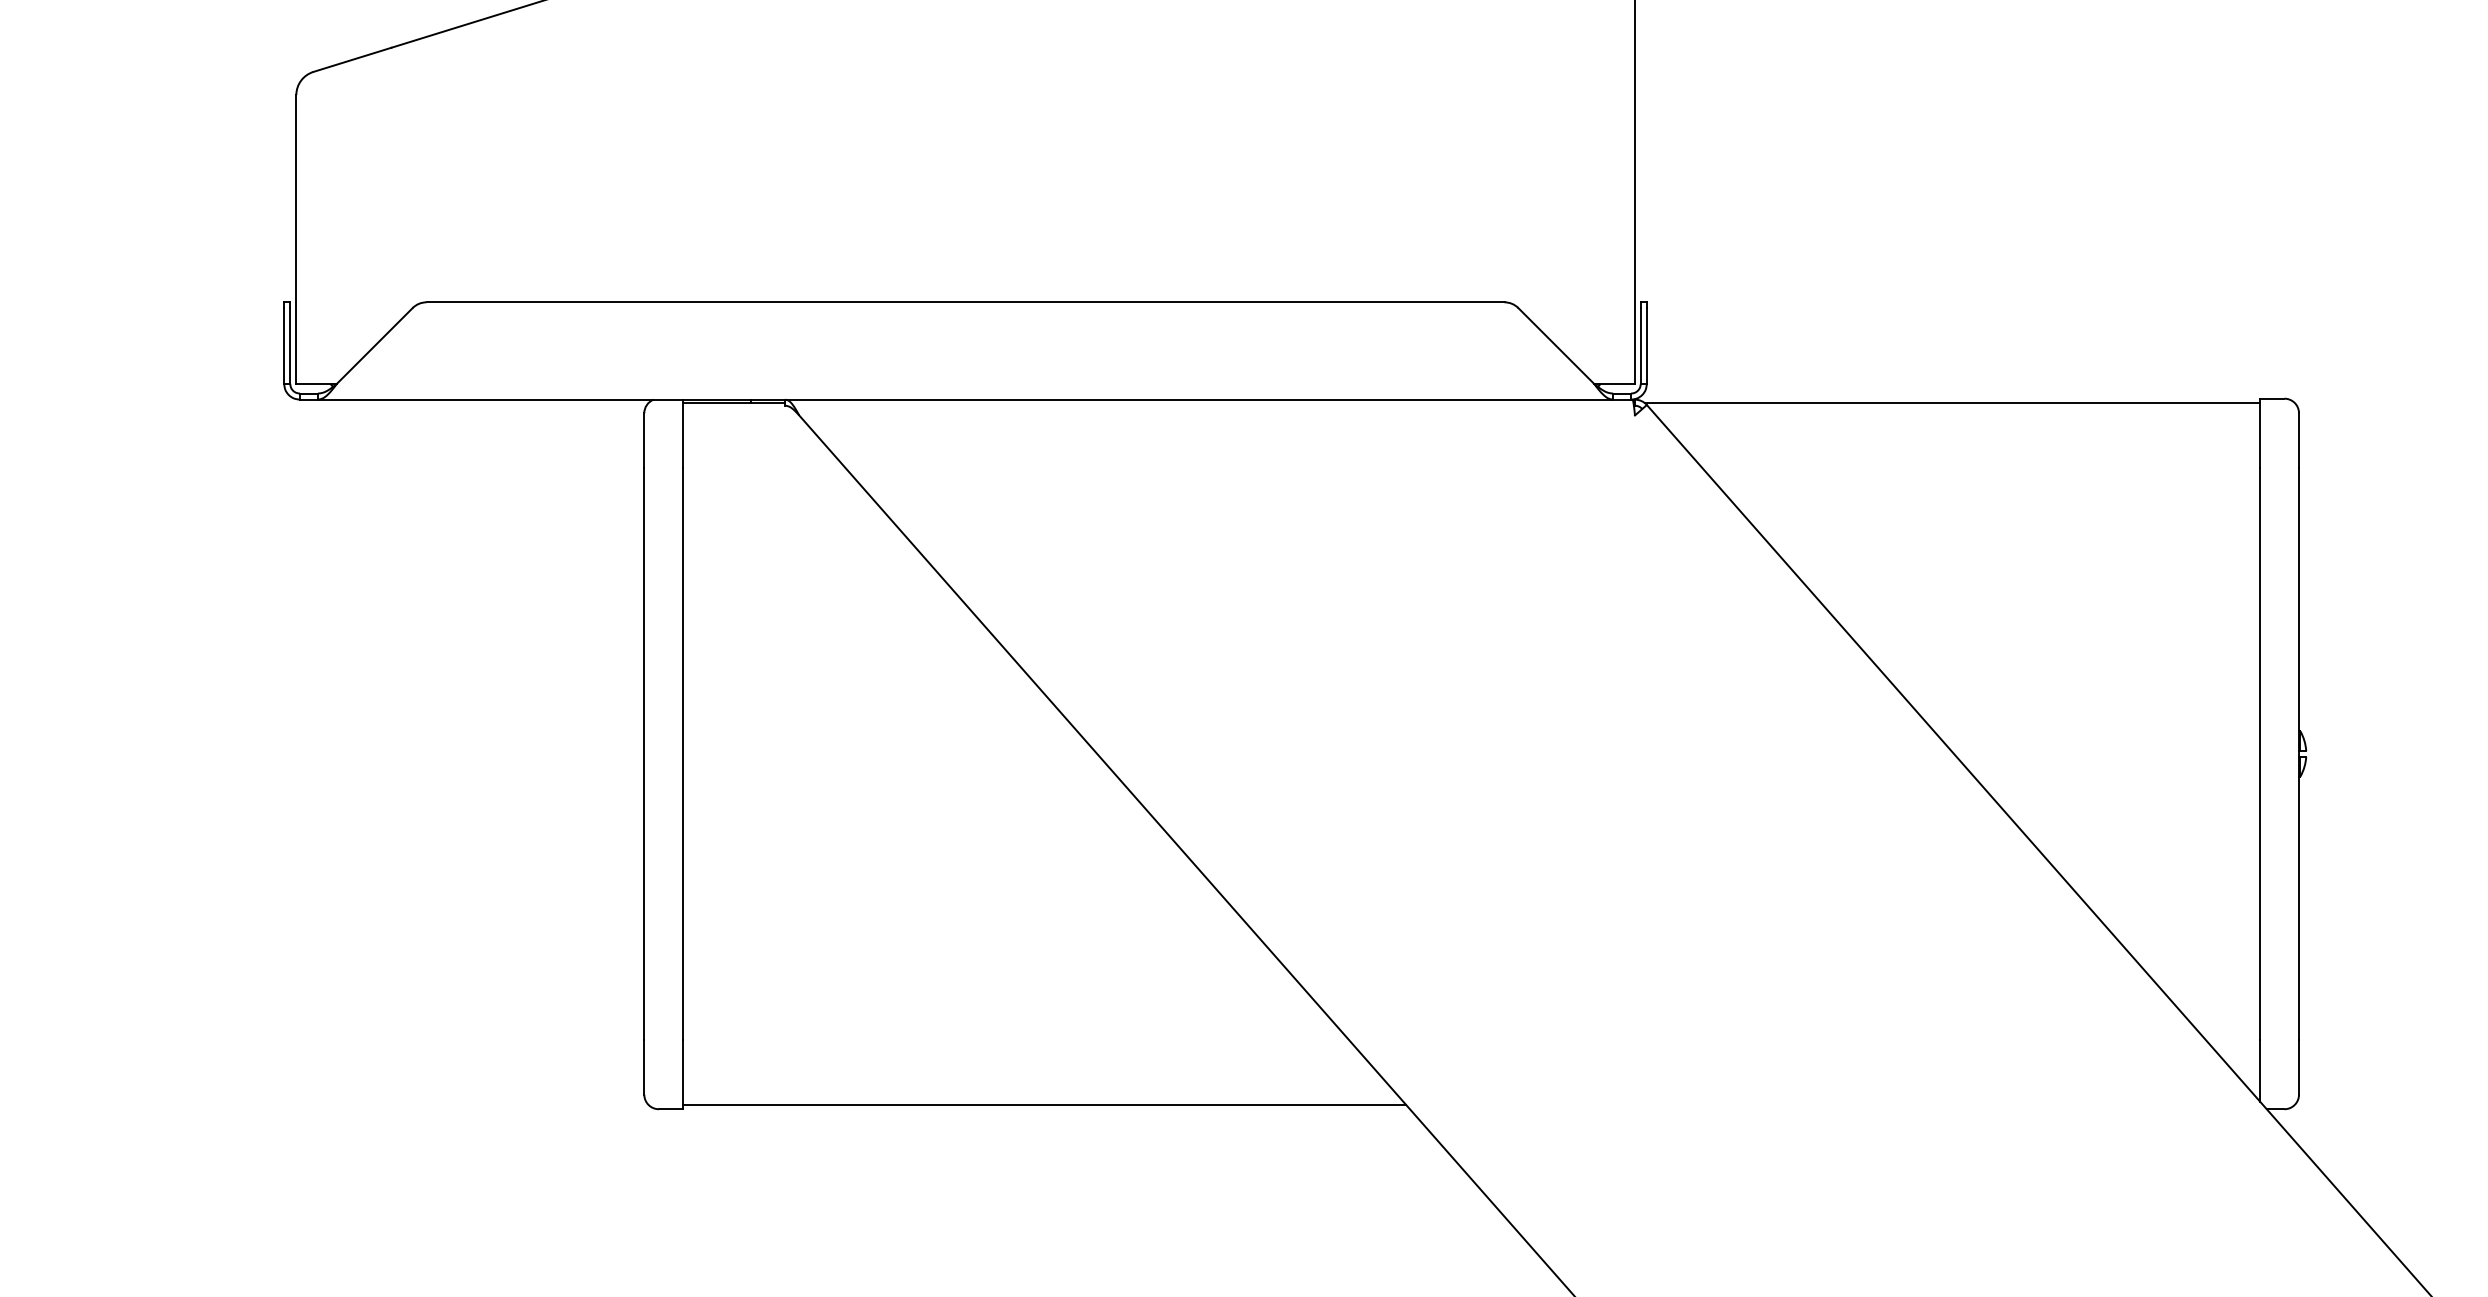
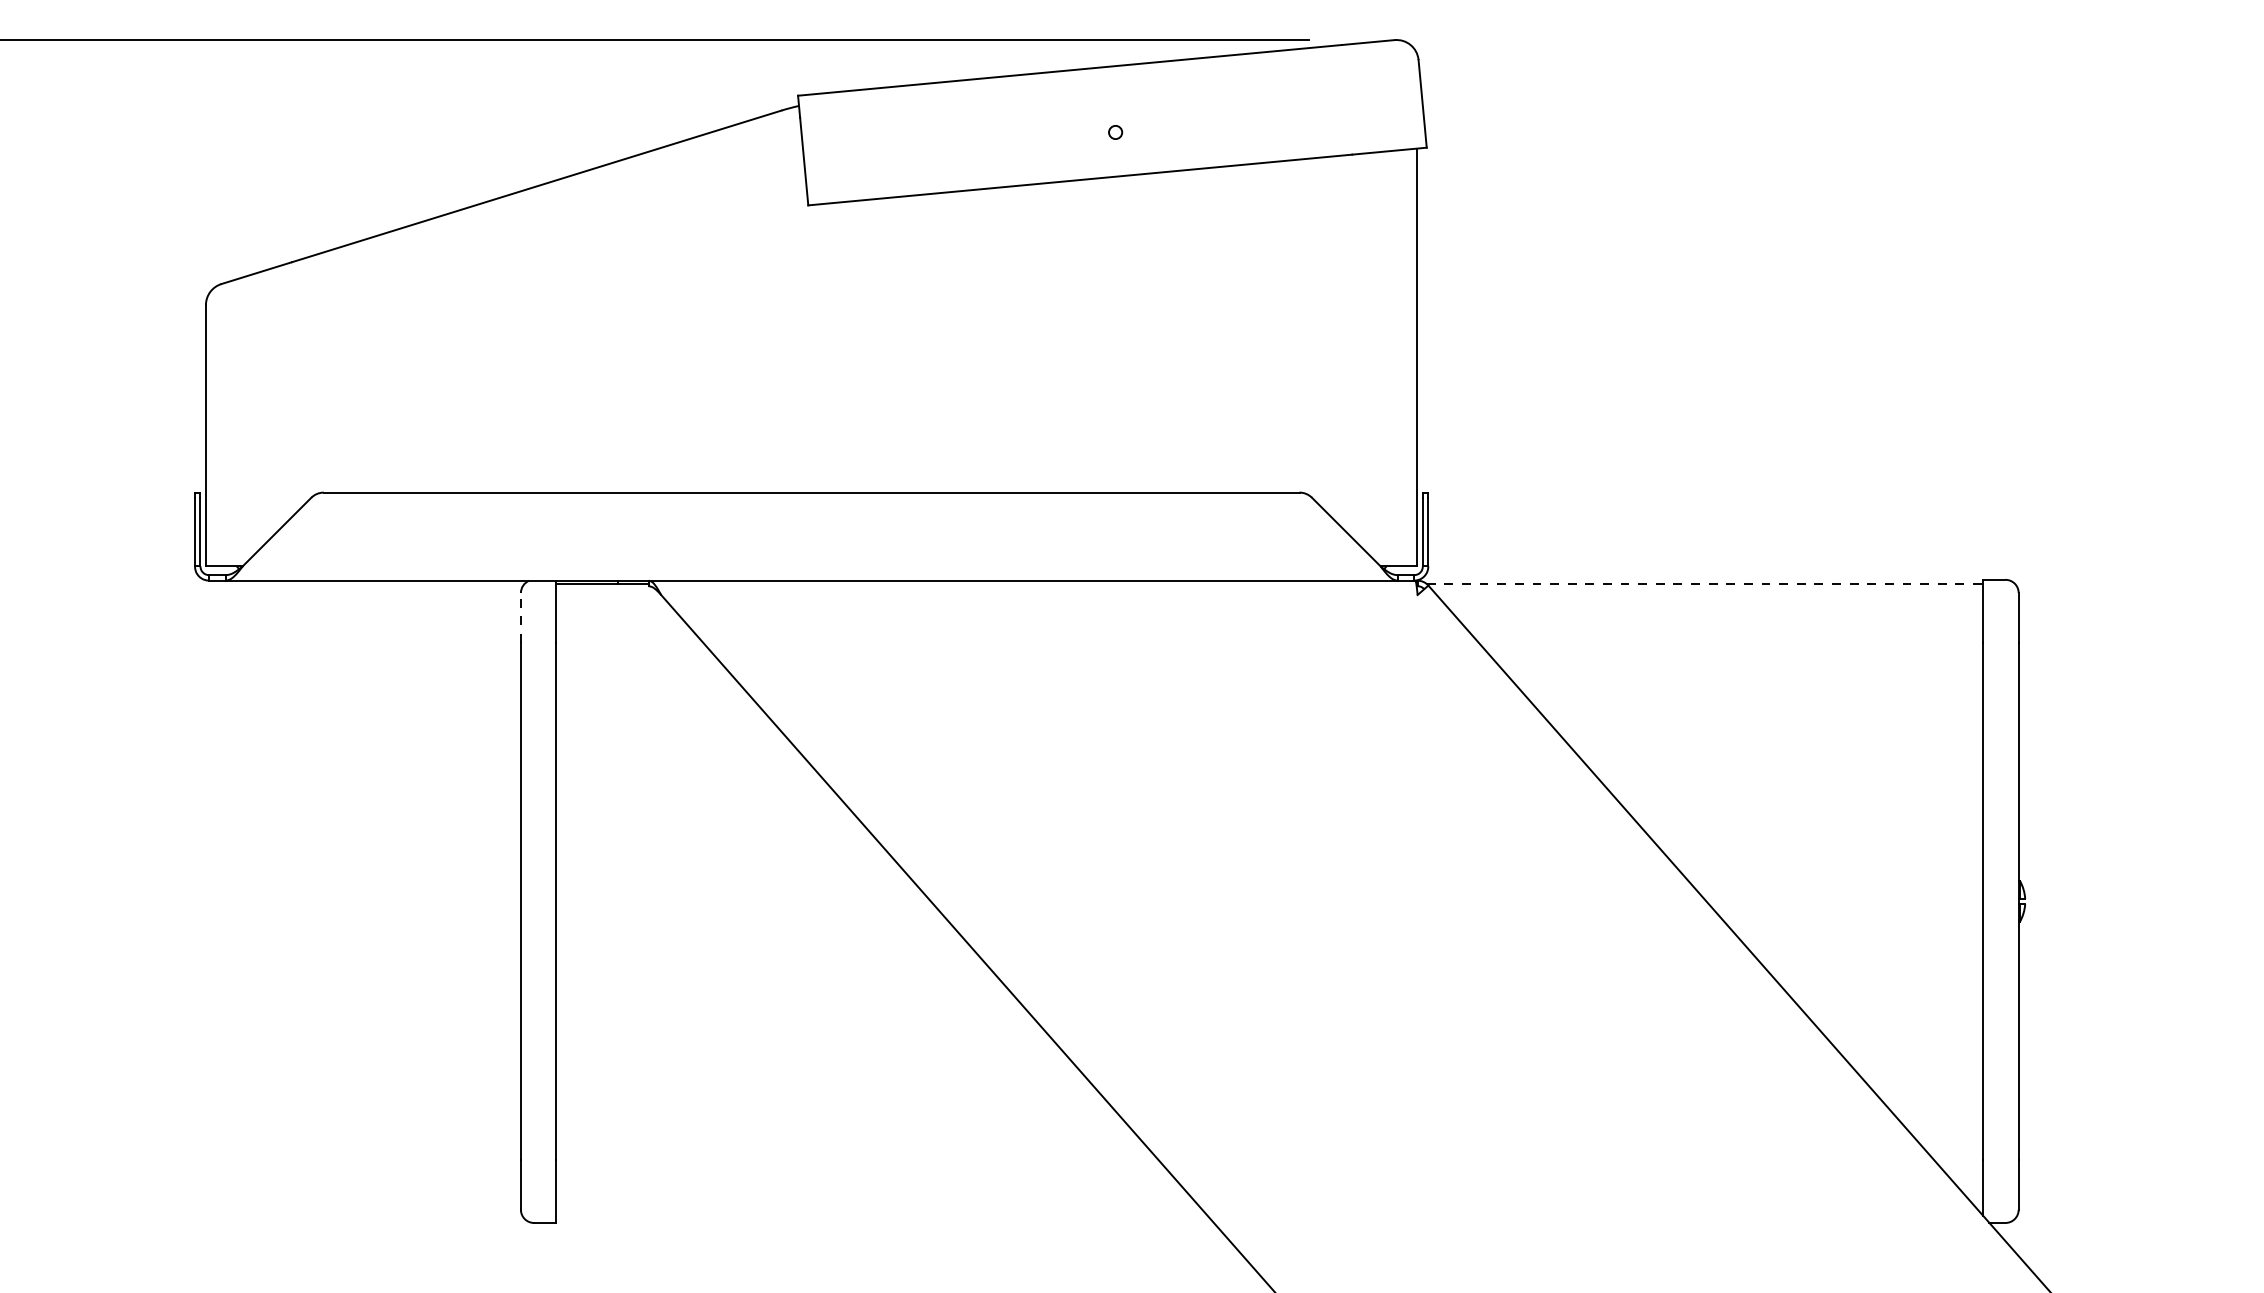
line: (1953, 403) -> (1705, 584), solid -> dashed
line: (643, 440) -> (520, 617), solid -> dashed
line: (1044, 1104) -> (883, 1218), removed

